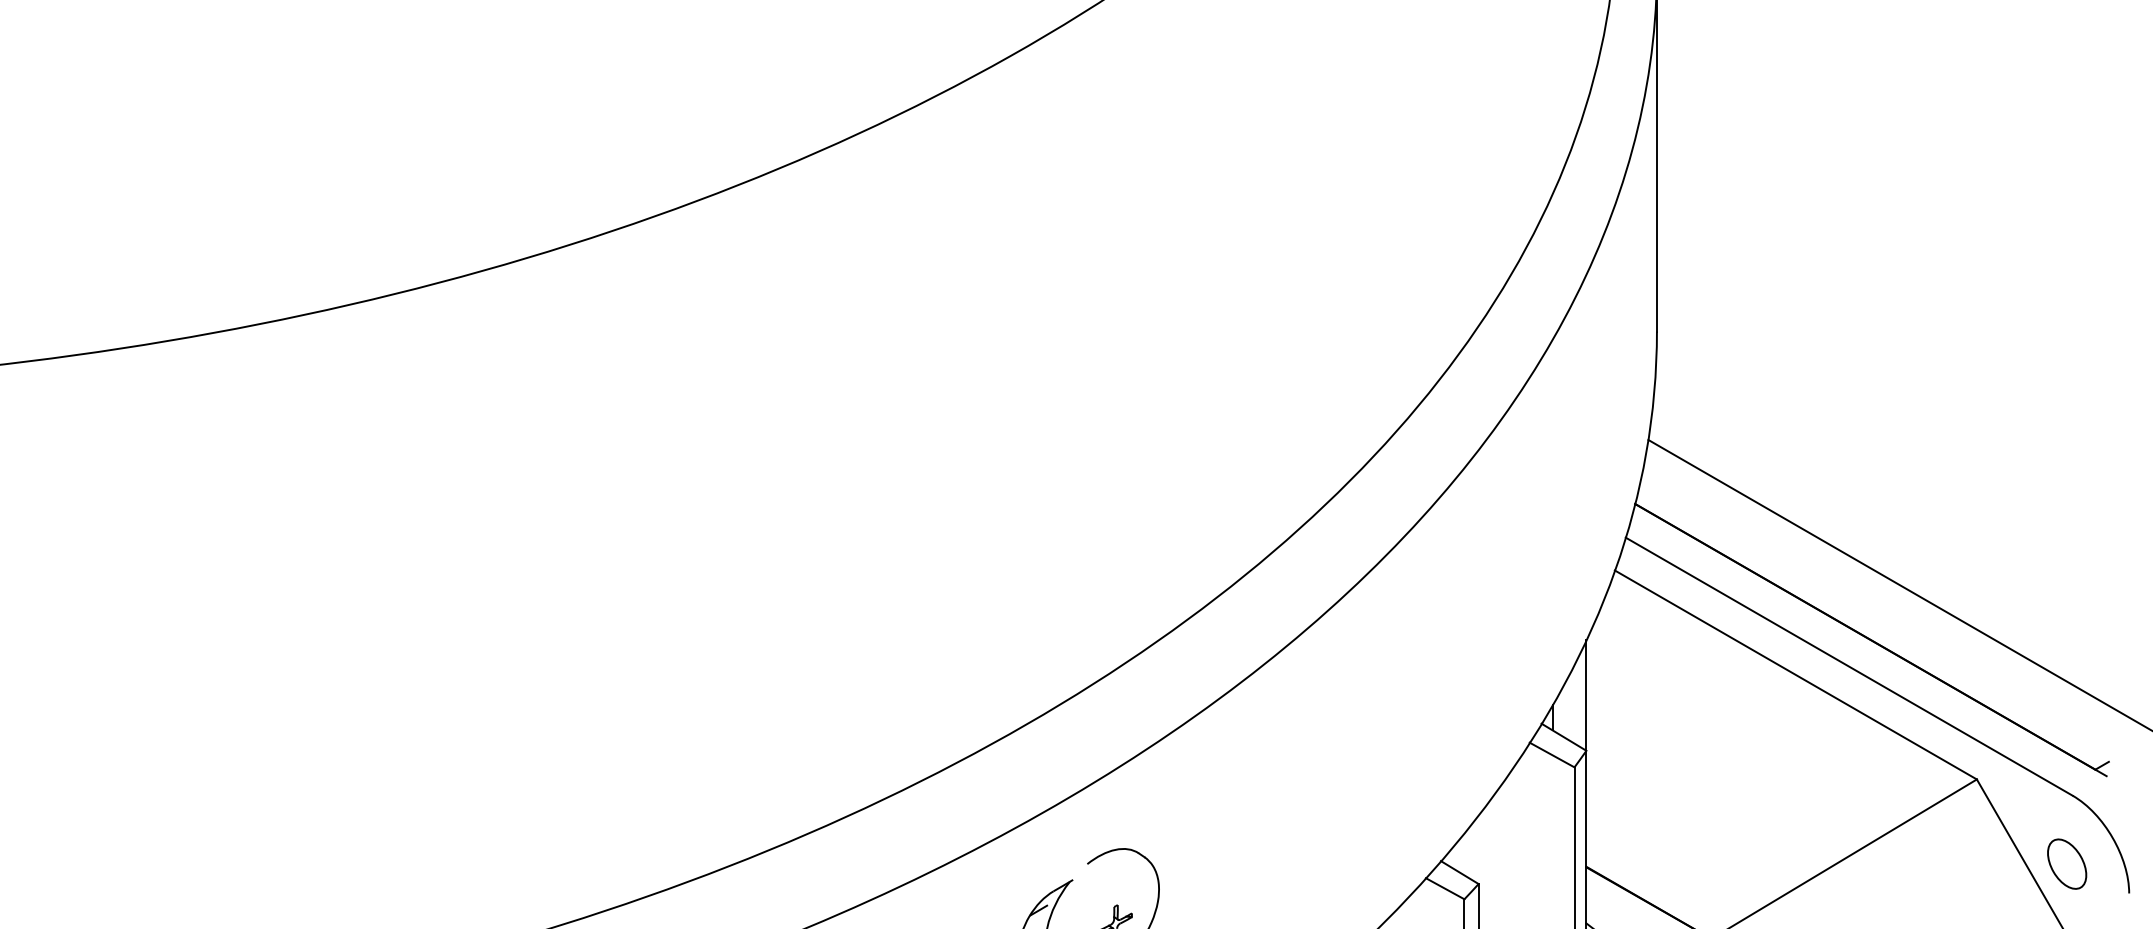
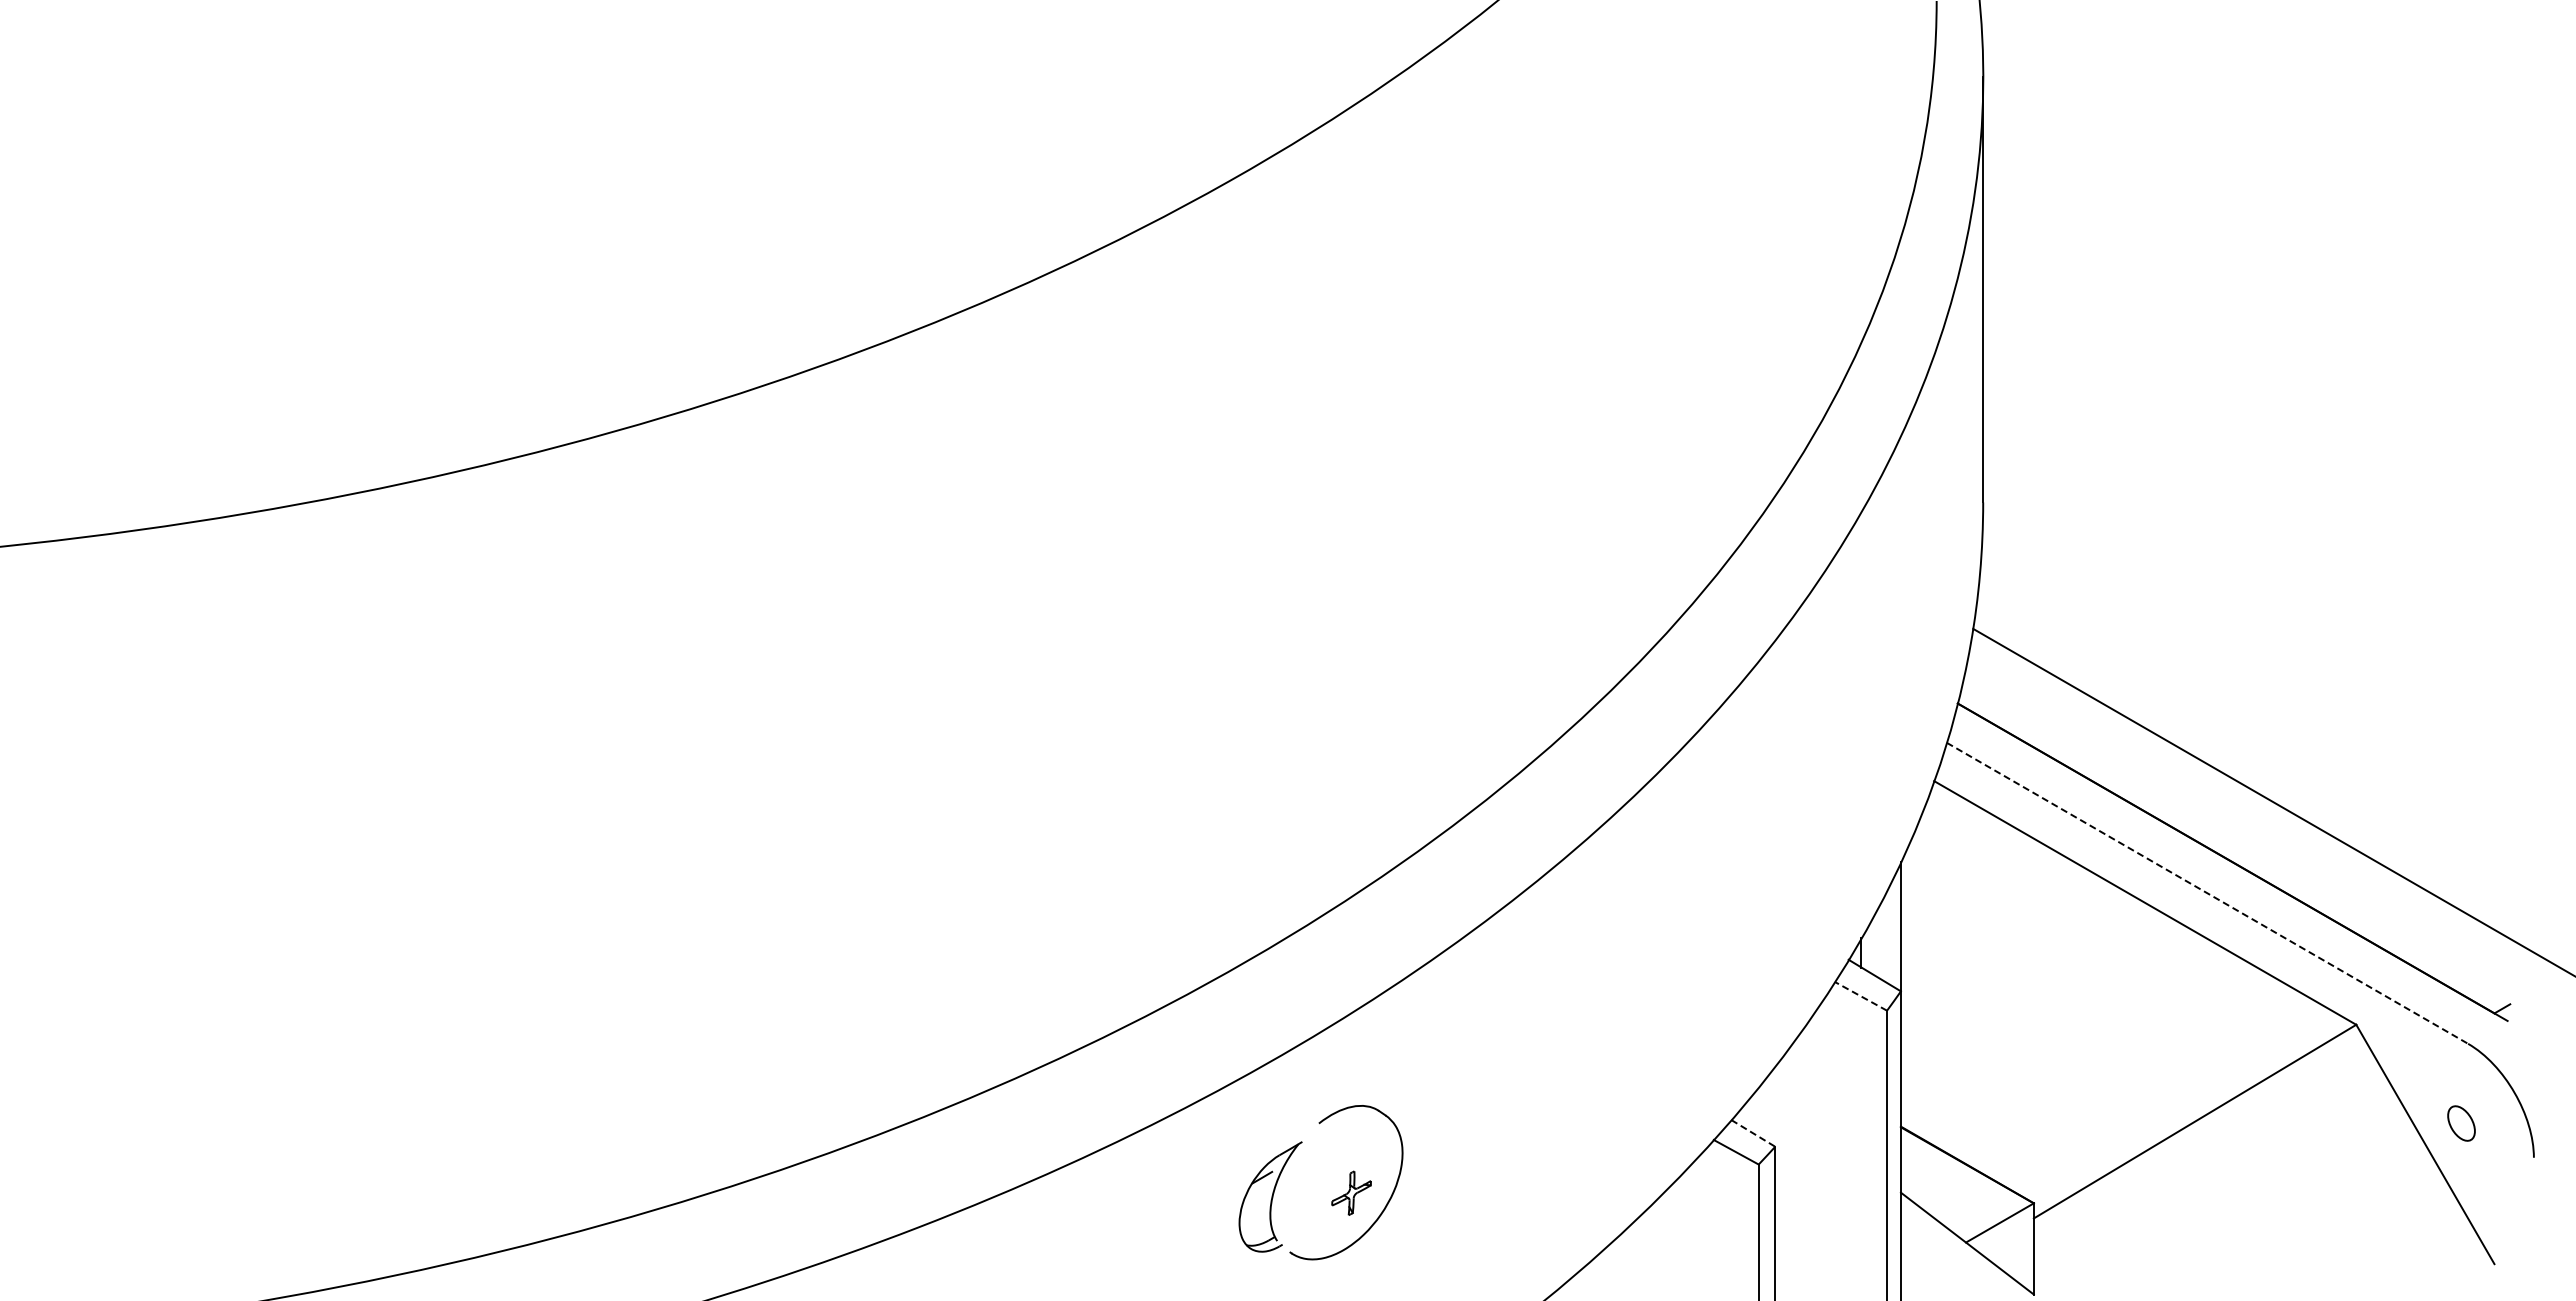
line: (1849, 666) -> (2207, 893), solid -> dashed
line: (1551, 755) -> (1860, 996), solid -> dashed
part: (2067, 864) -> (2461, 1123), size x0.6
line: (1459, 872) -> (1753, 1133), solid -> dashed

